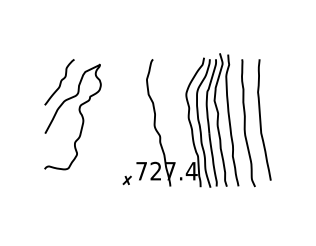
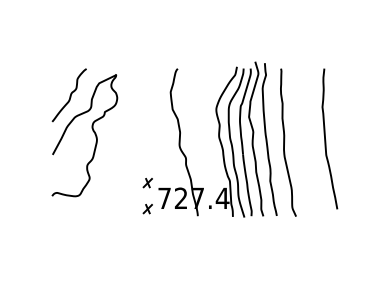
curve: (261, 121) -> (326, 140), moved
part: (126, 158) -> (147, 183), added

